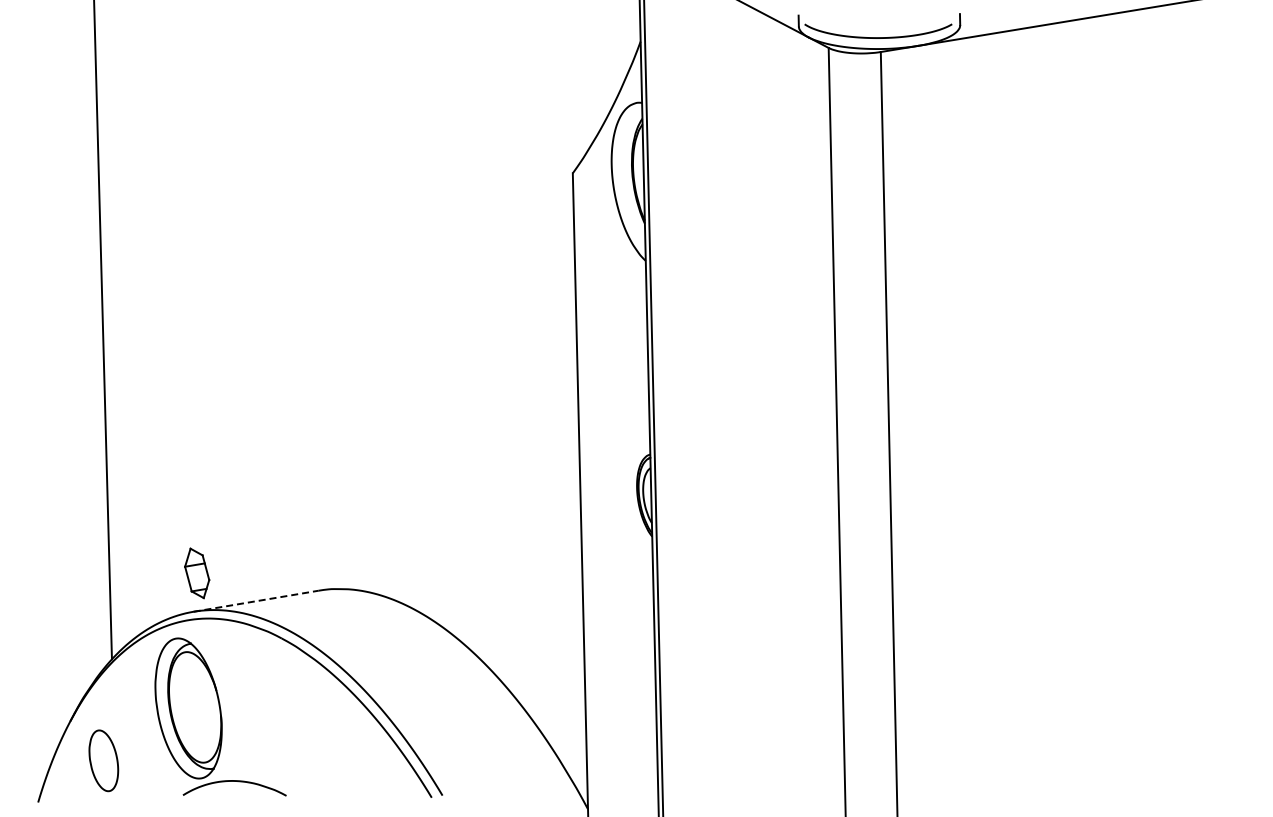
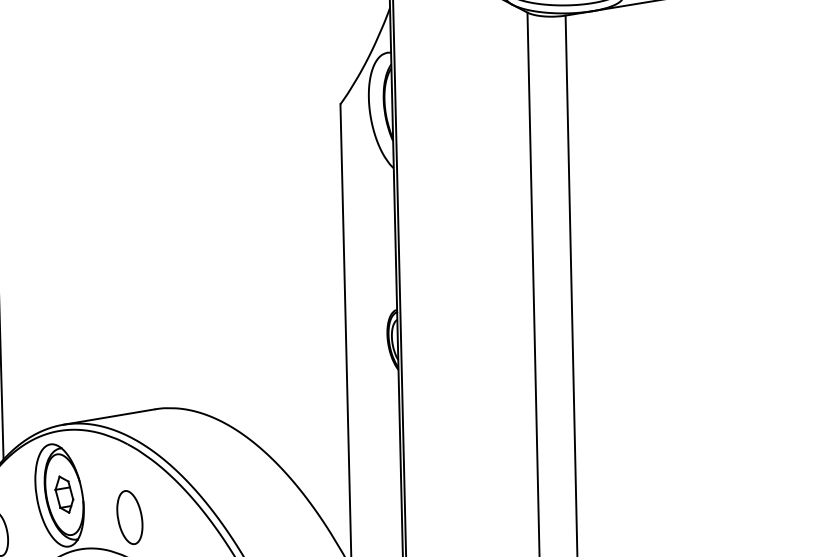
part: (197, 573) -> (64, 494), moved
line: (256, 601) -> (109, 417), dashed -> solid
part: (284, 738) -> (129, 517), added

